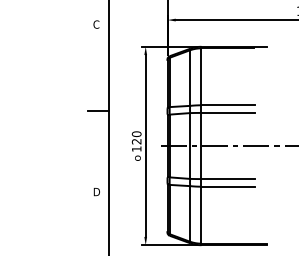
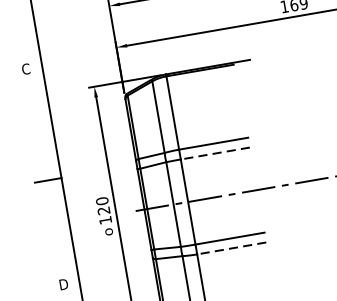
line: (228, 112) -> (215, 152), solid -> dashed
line: (228, 186) -> (231, 248), solid -> dashed

